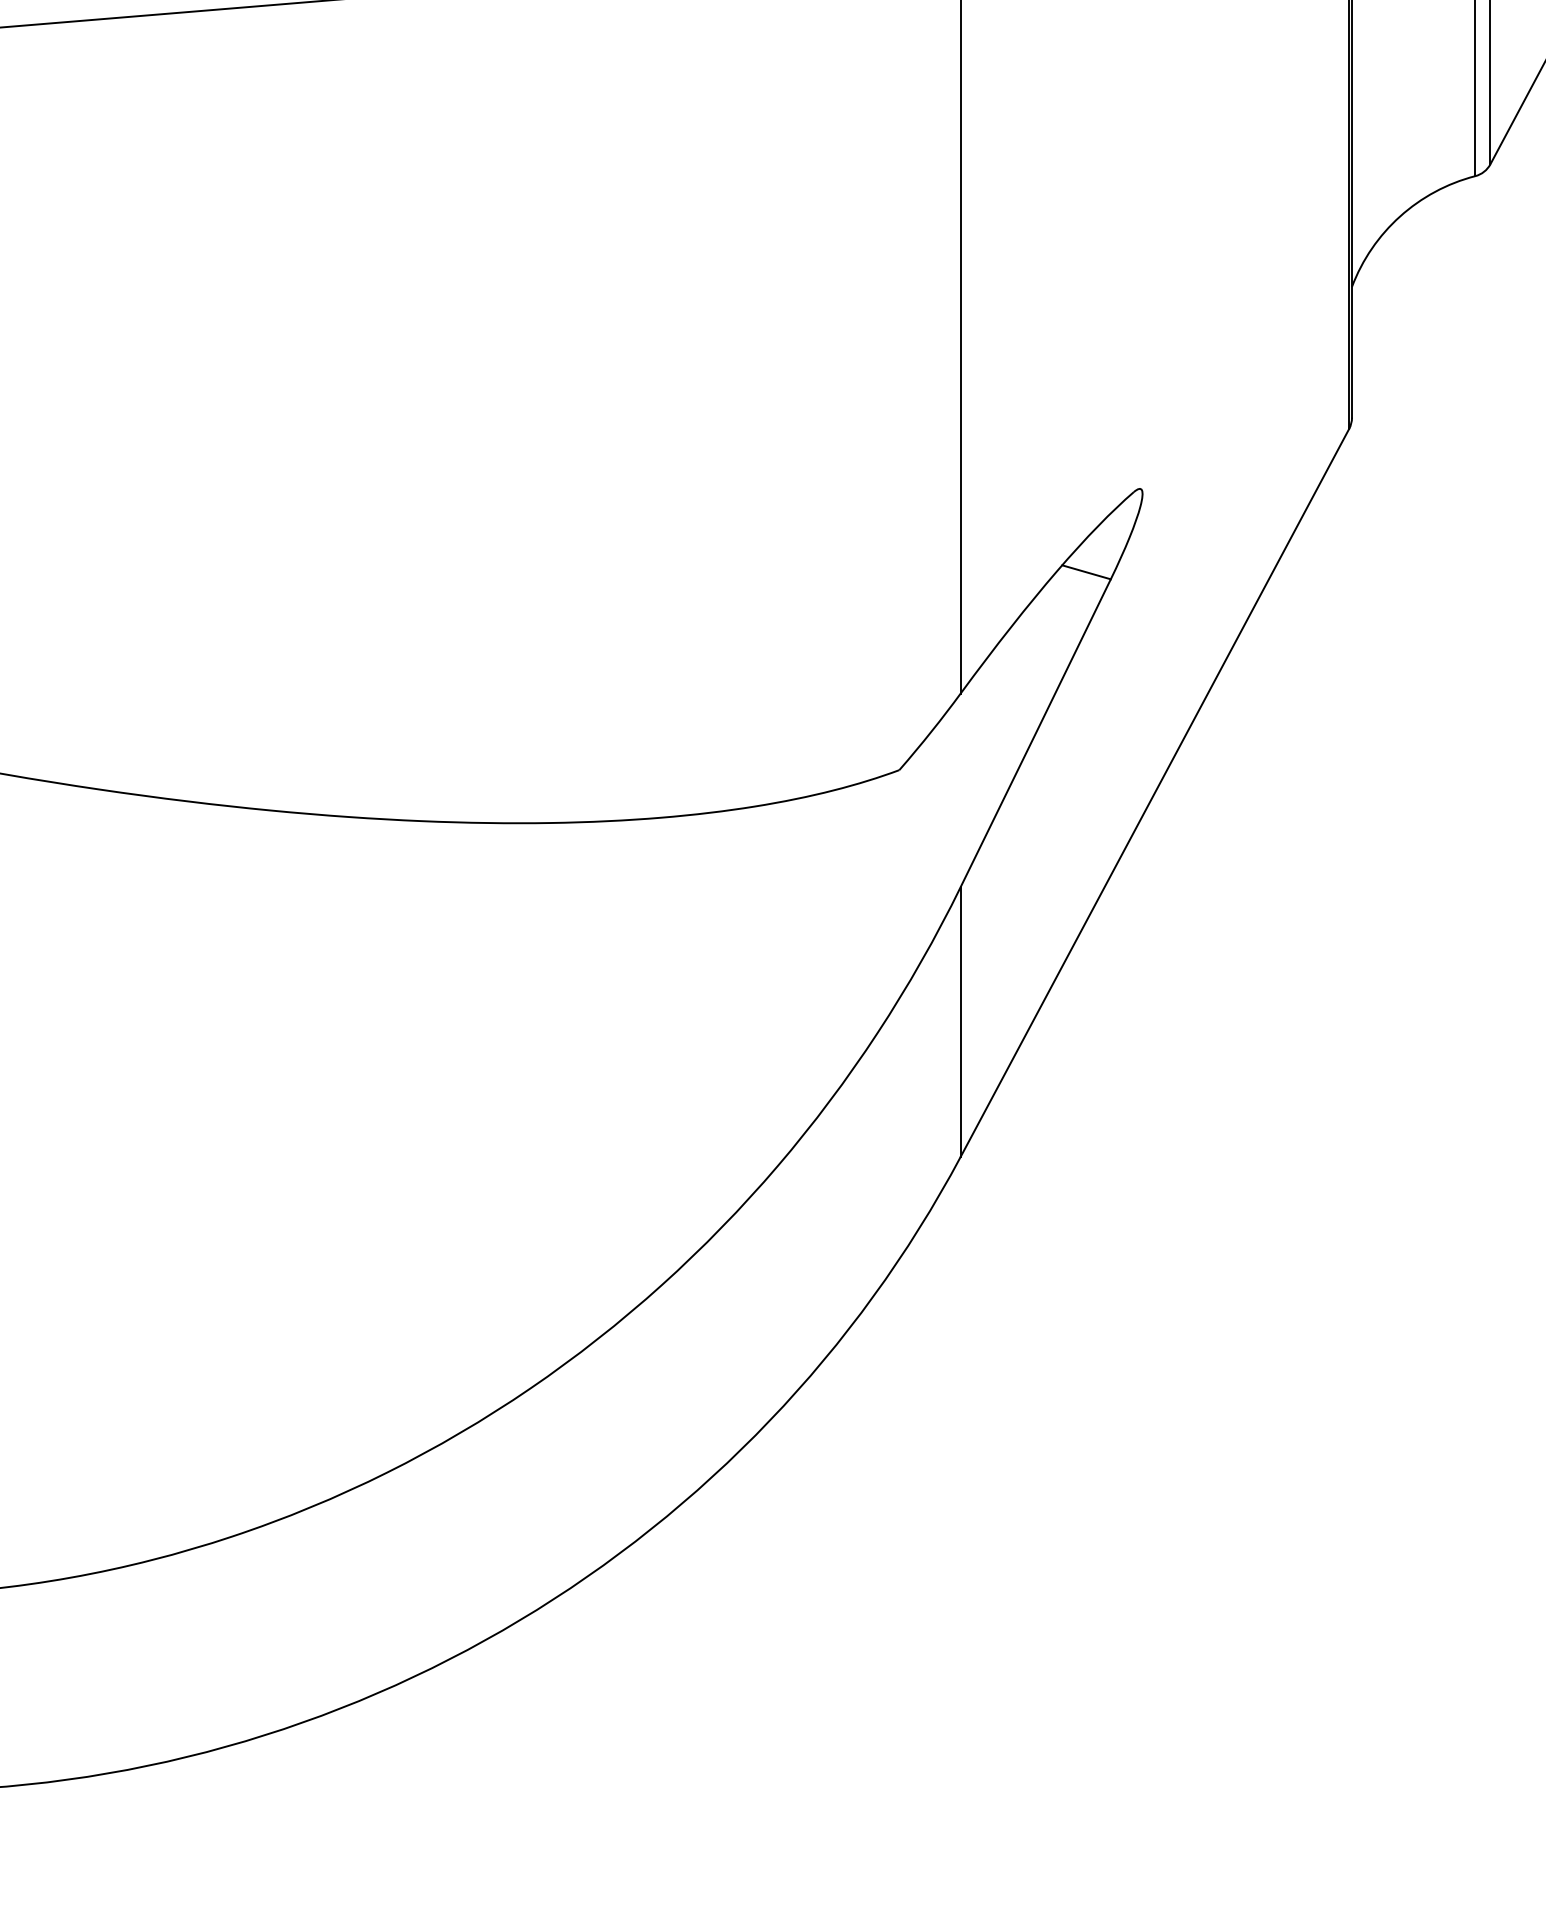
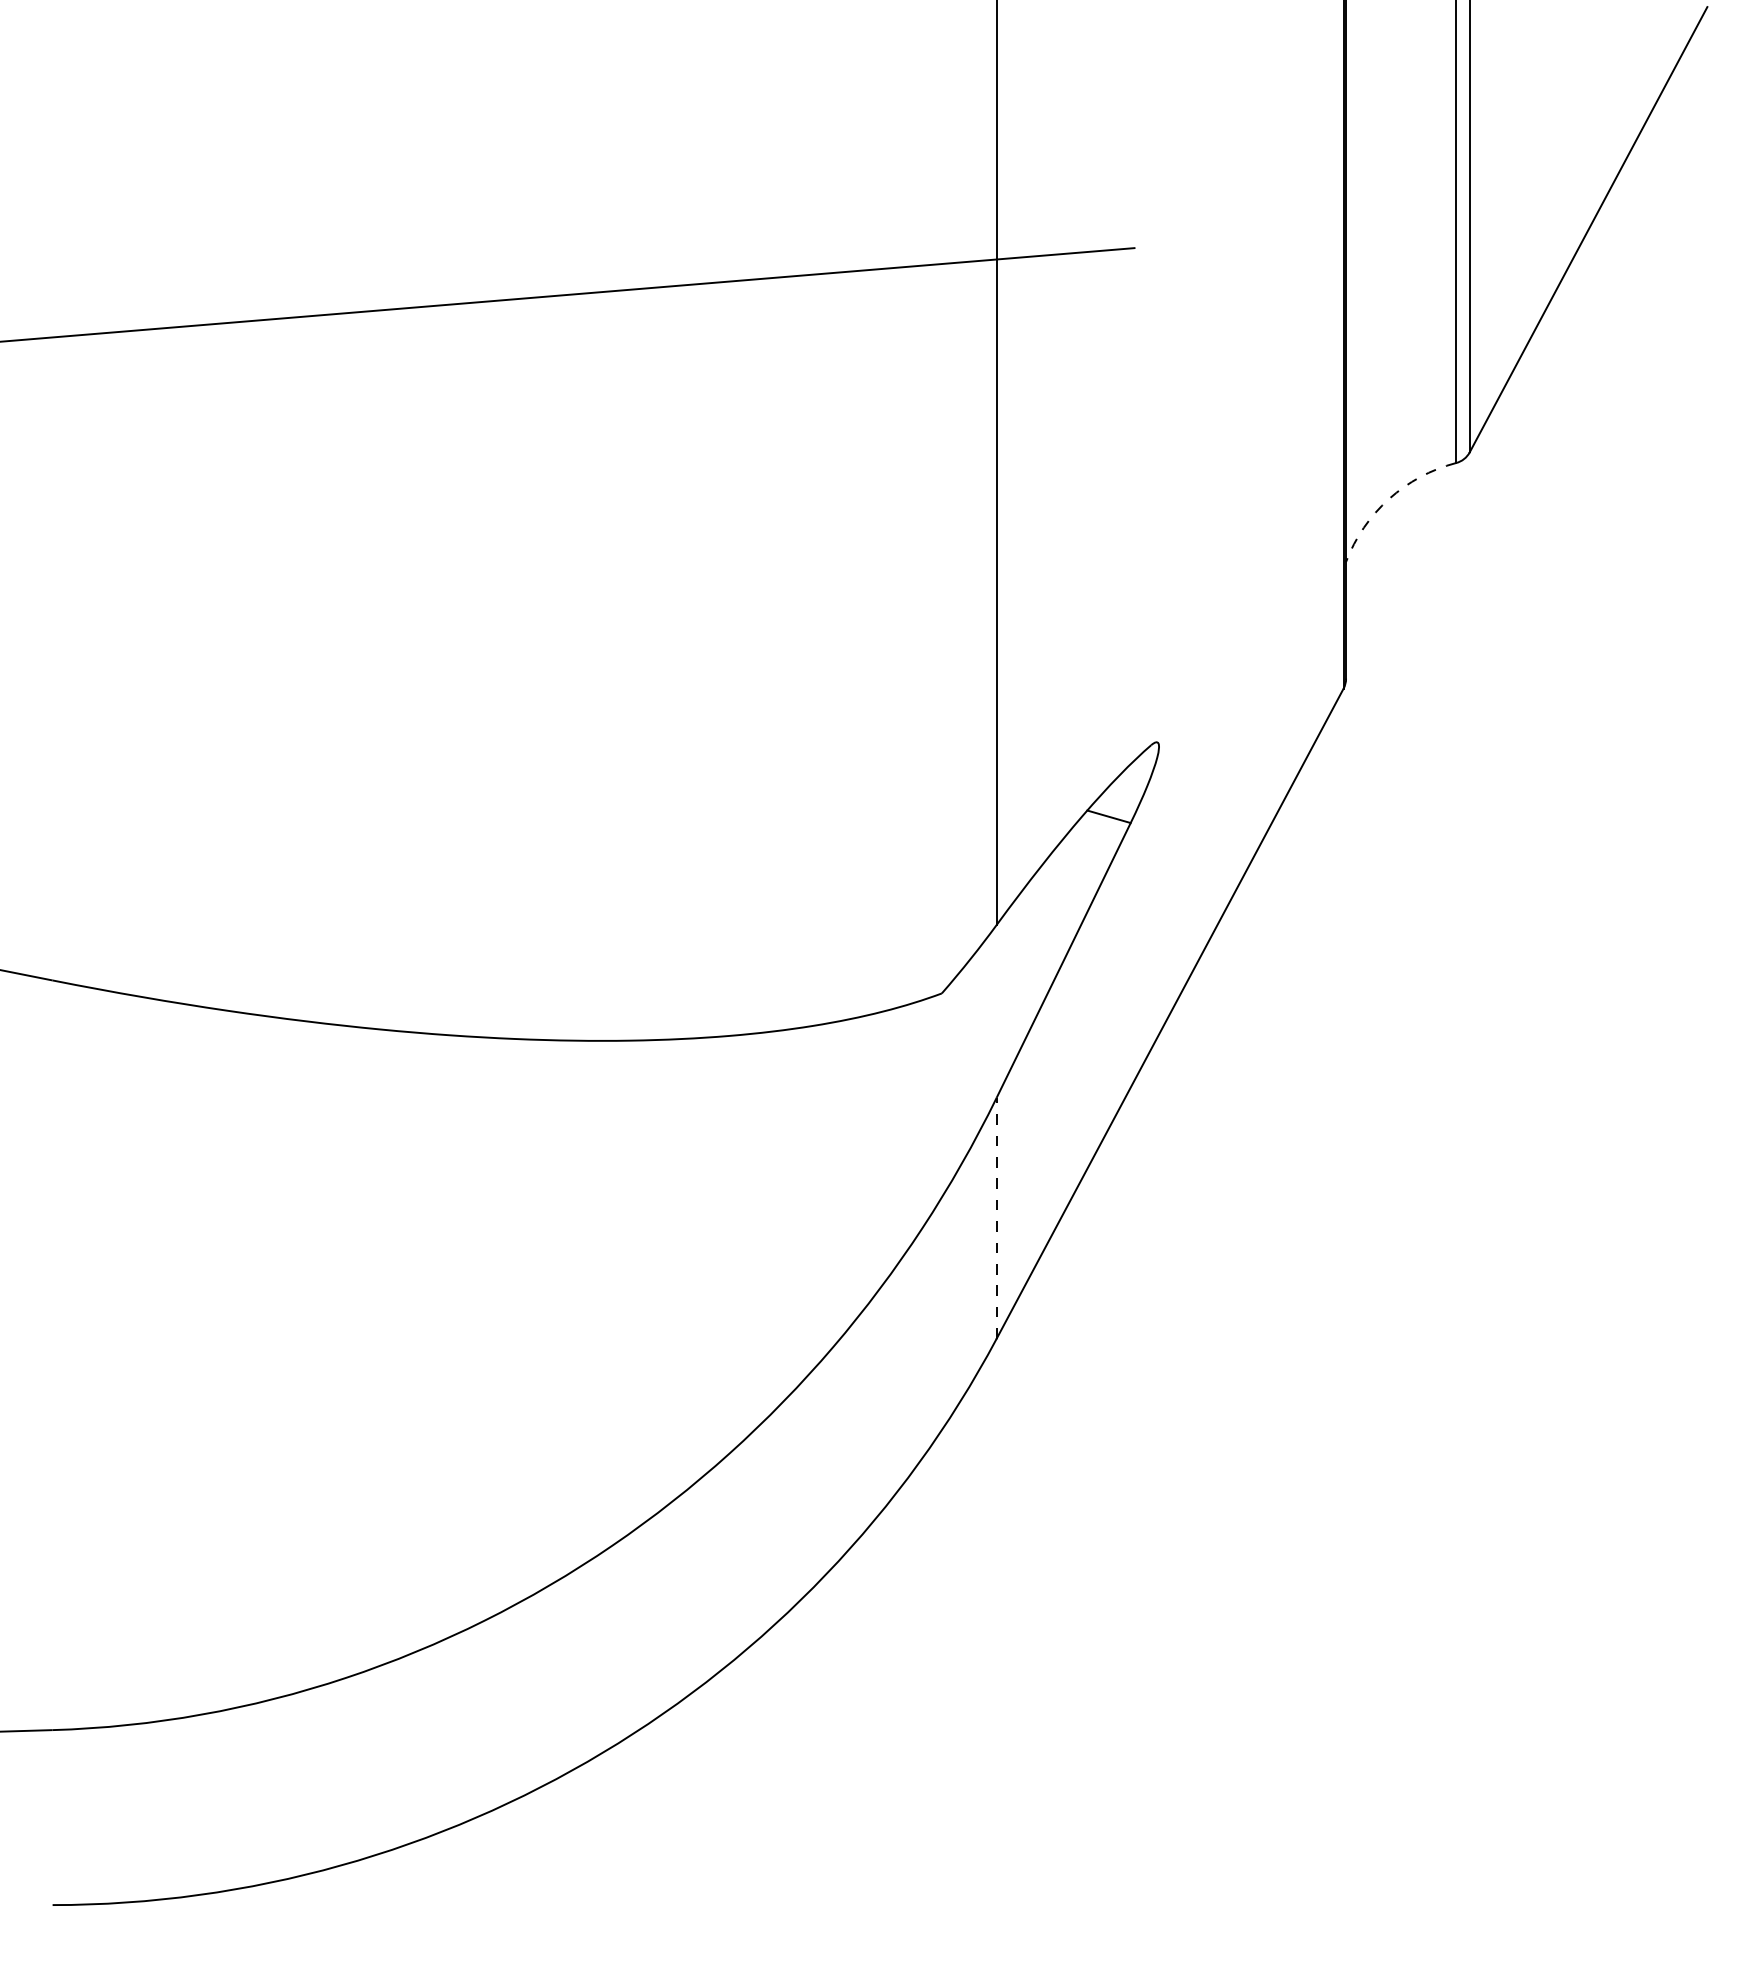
arc: (1400, 217) -> (1389, 499), solid -> dashed
line: (960, 1021) -> (996, 1217), solid -> dashed

